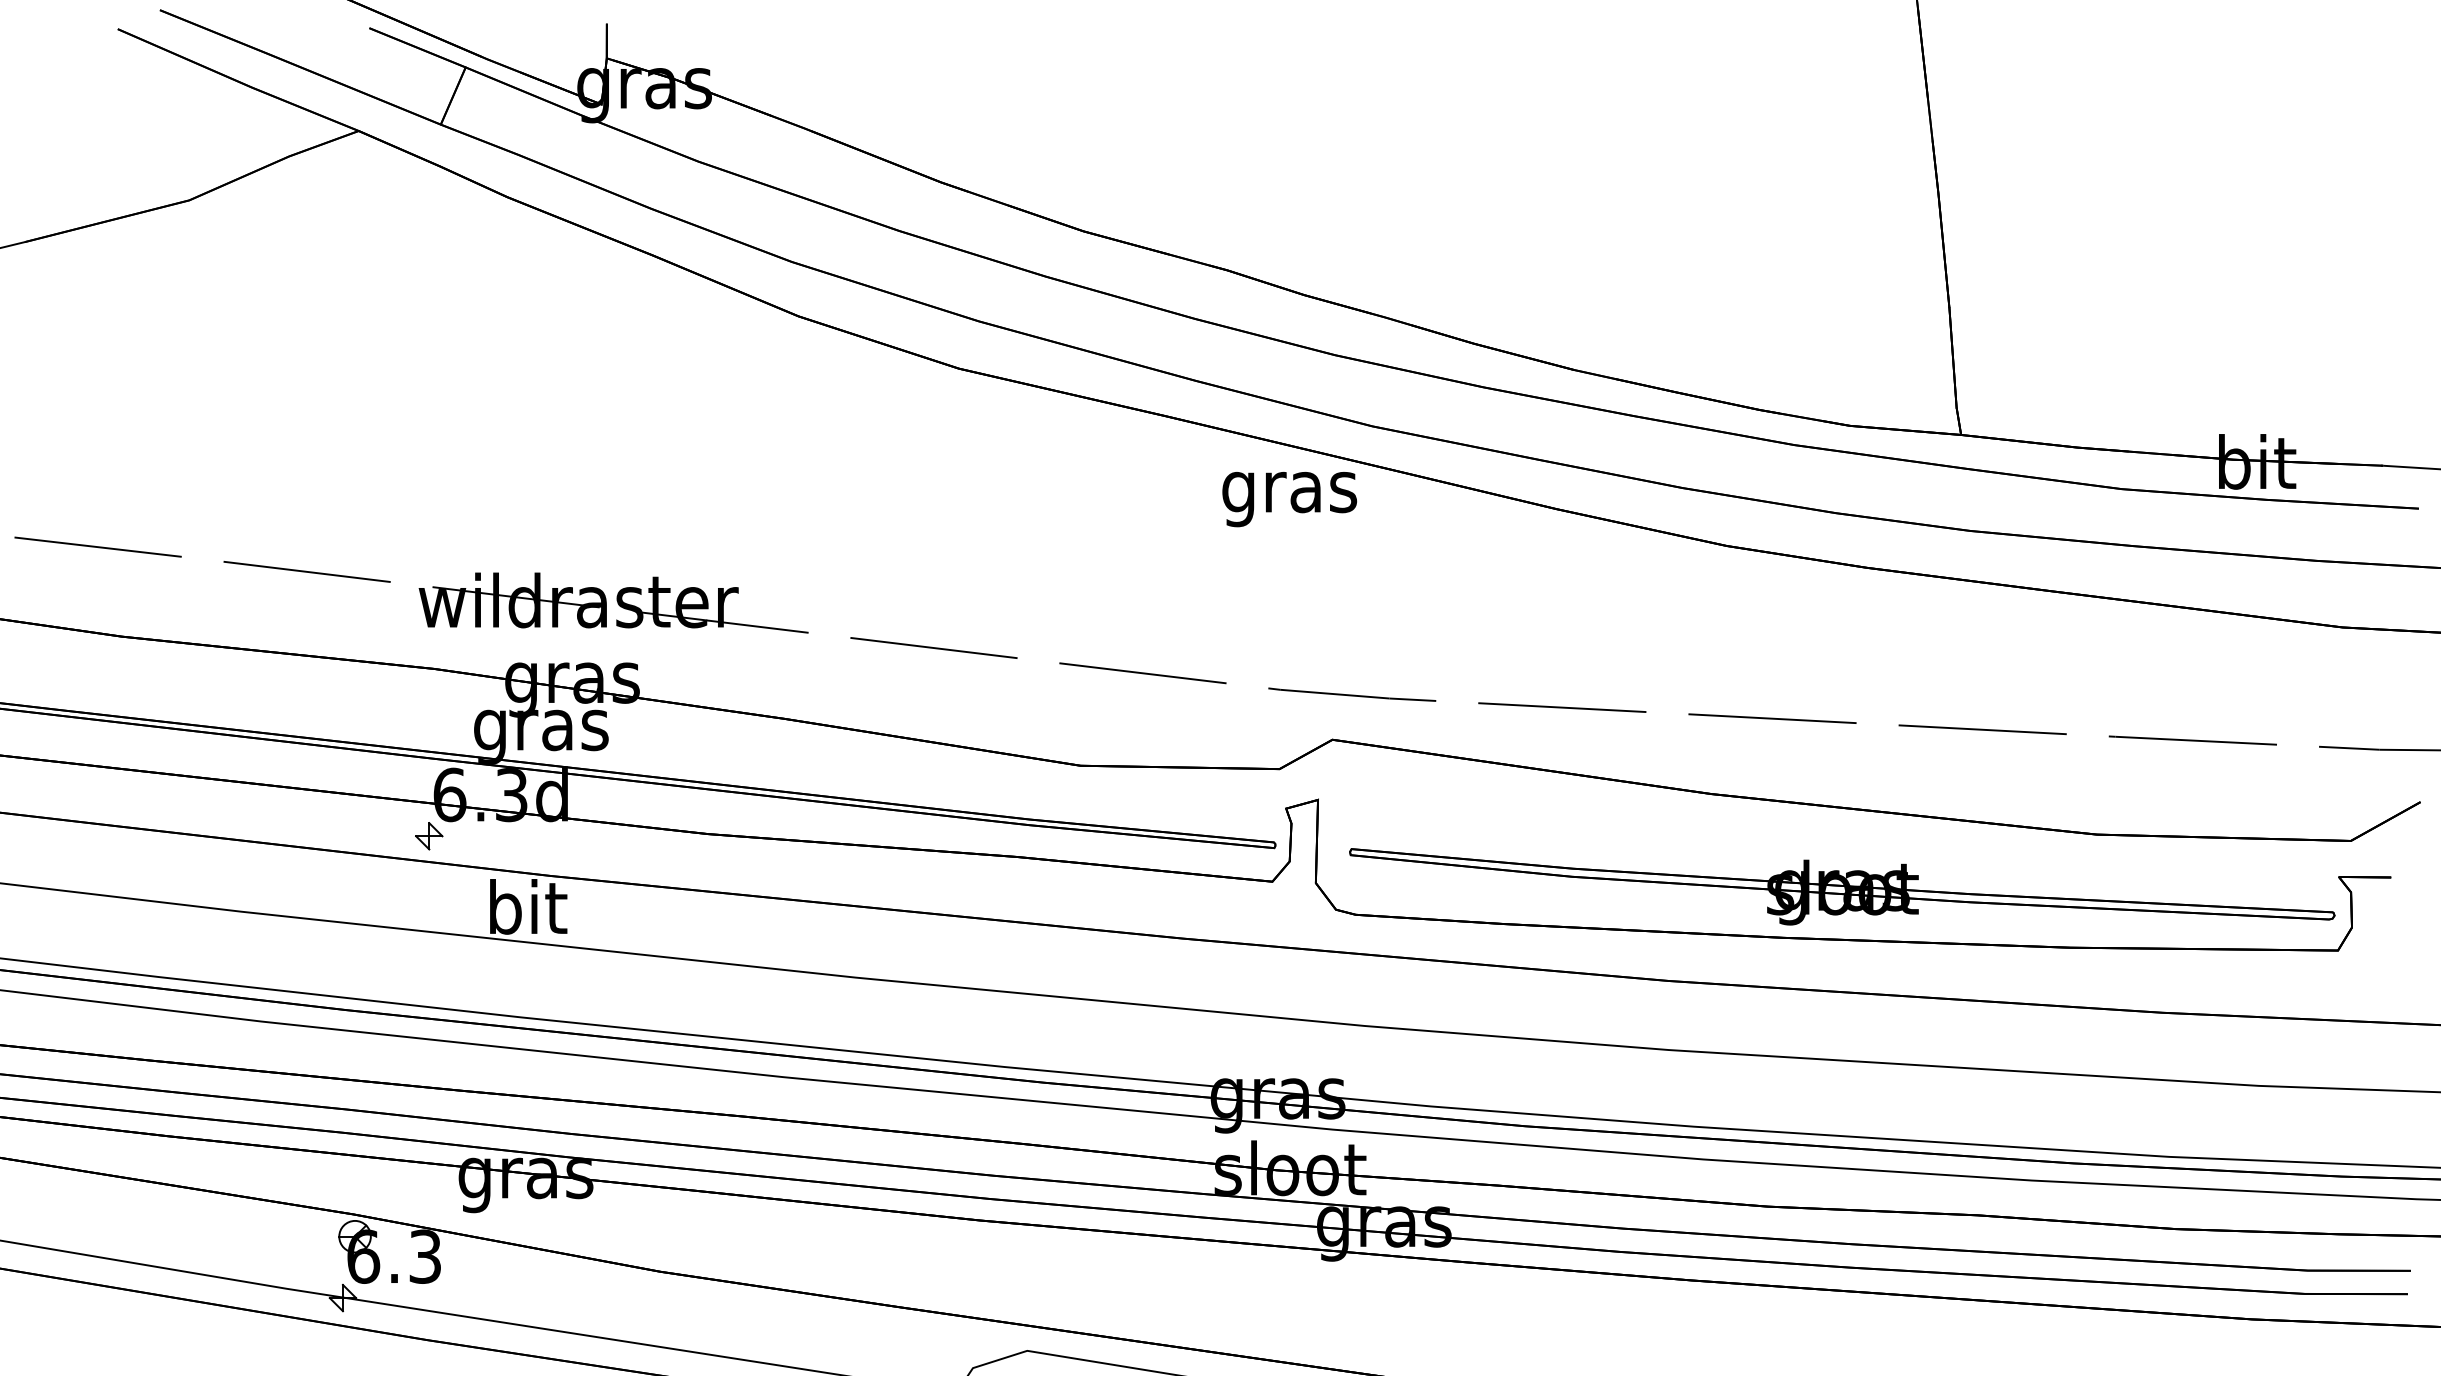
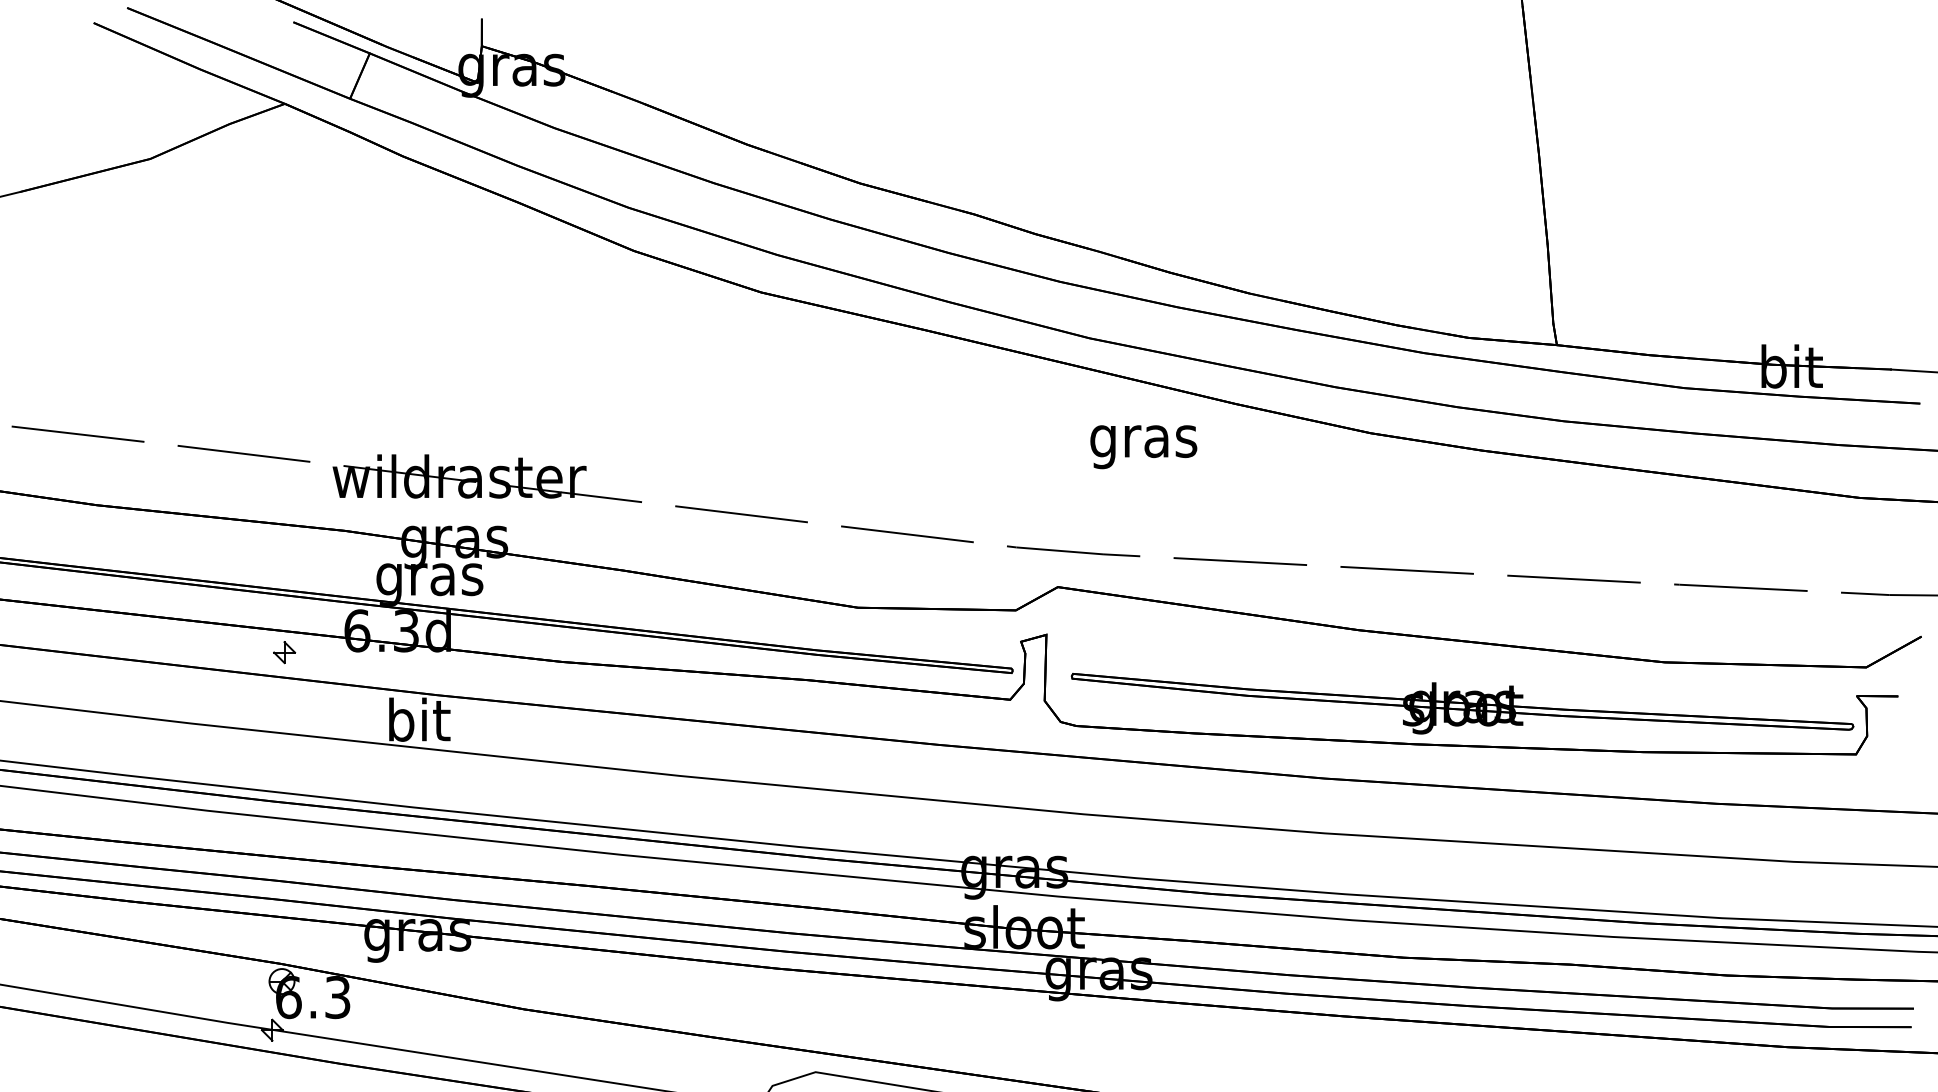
text: (1289, 499) -> (1143, 447), moved
part: (429, 836) -> (284, 652), moved

